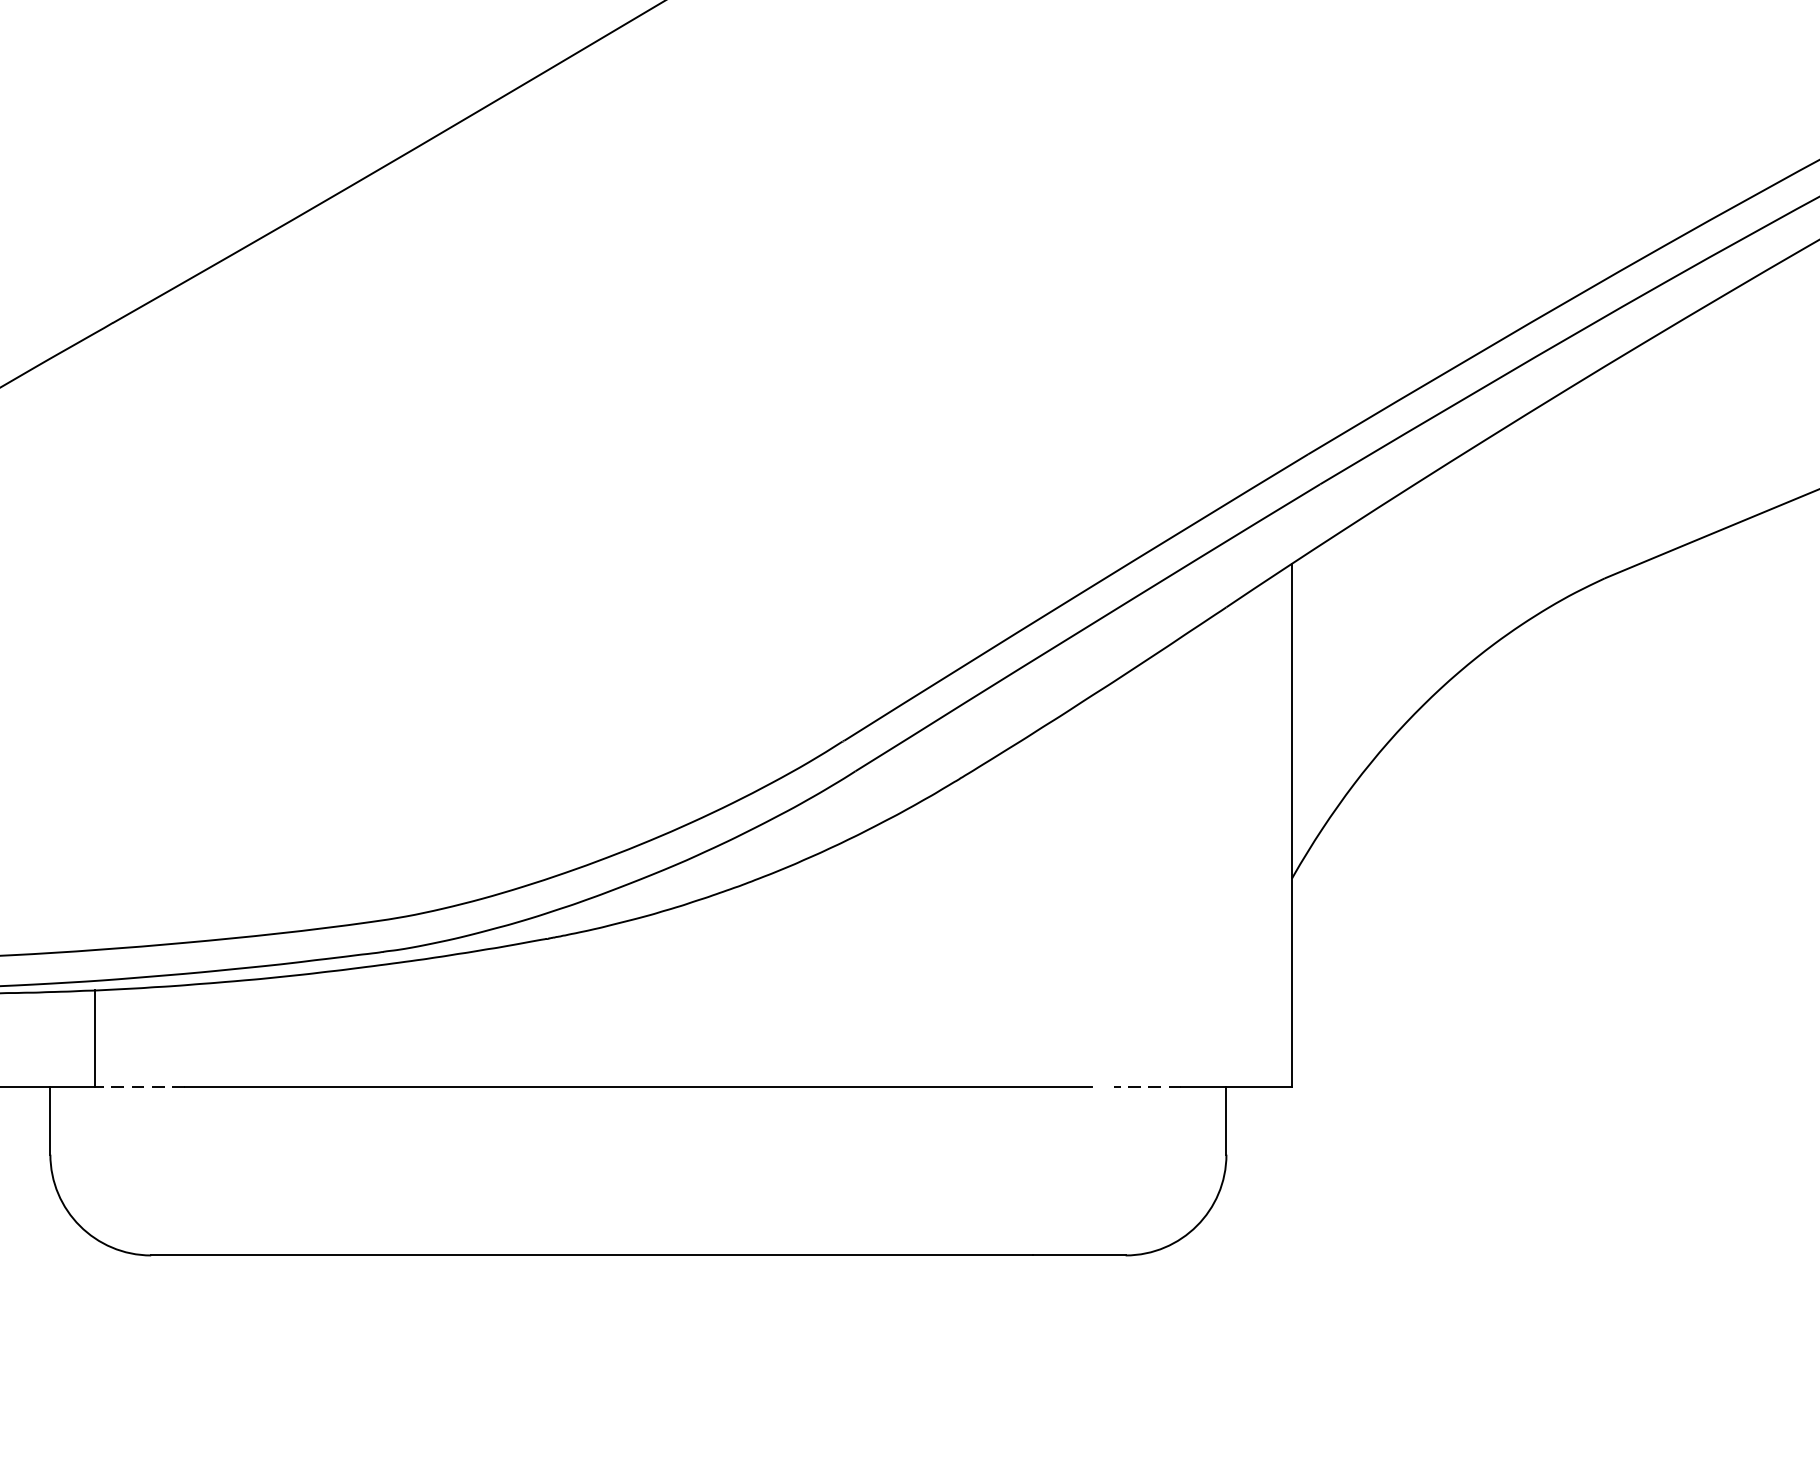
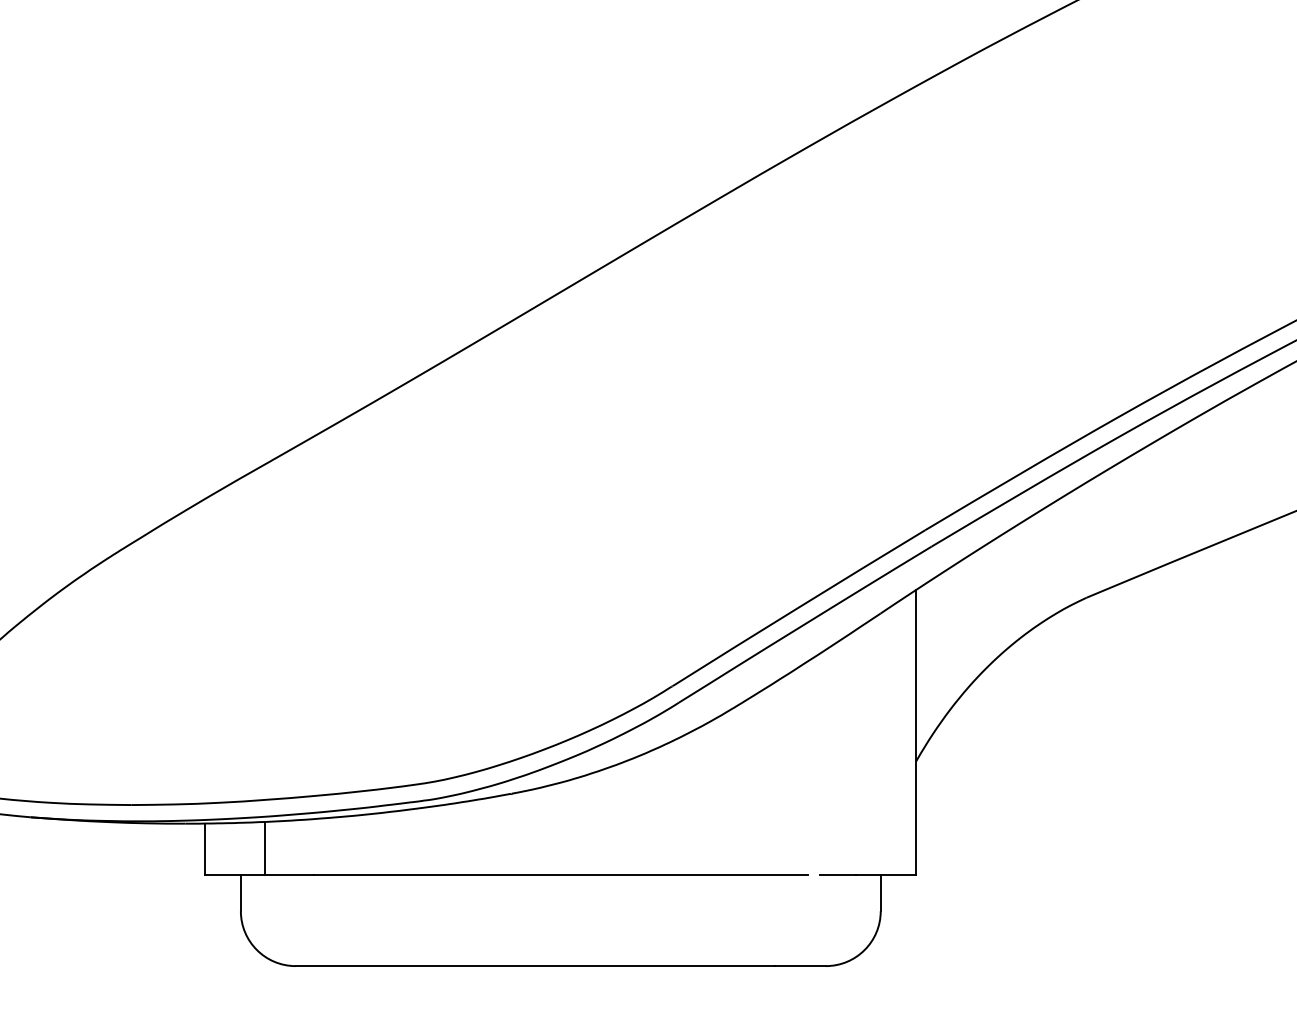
line: (139, 1087) -> (289, 874), dashed -> solid
line: (1146, 1087) -> (837, 874), dashed -> solid

